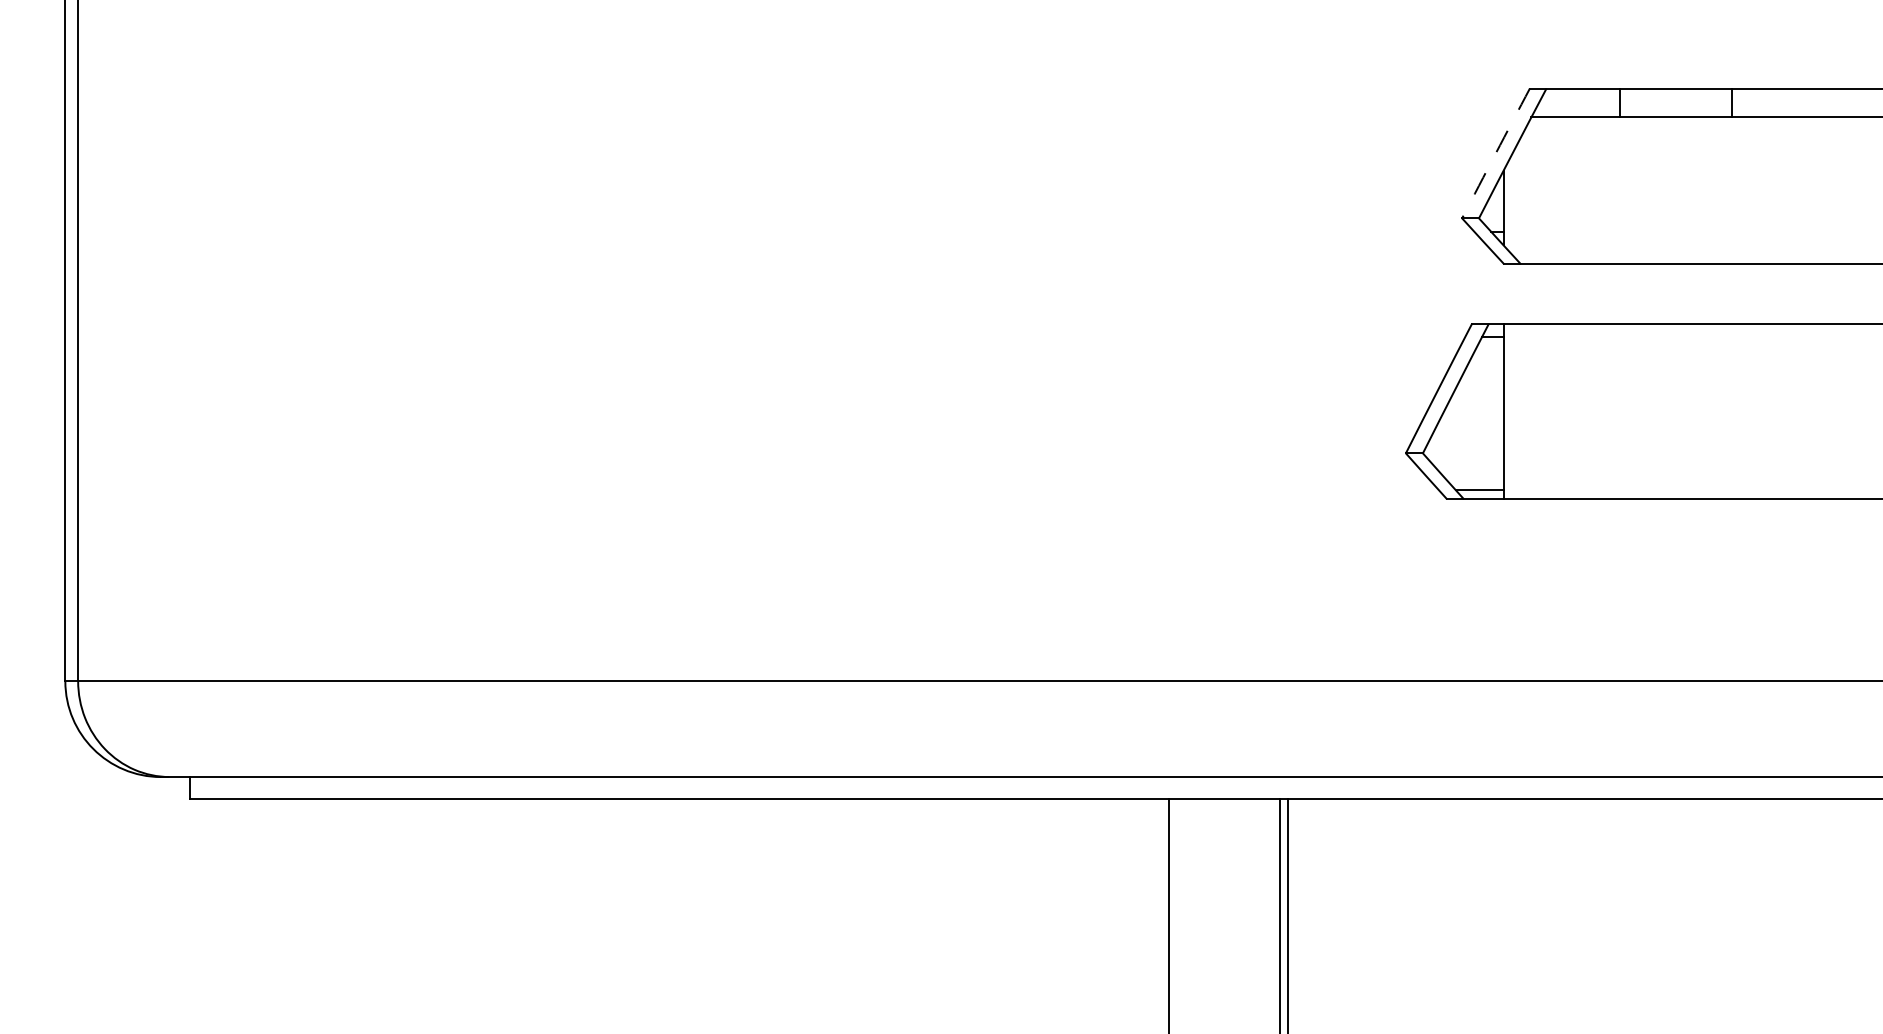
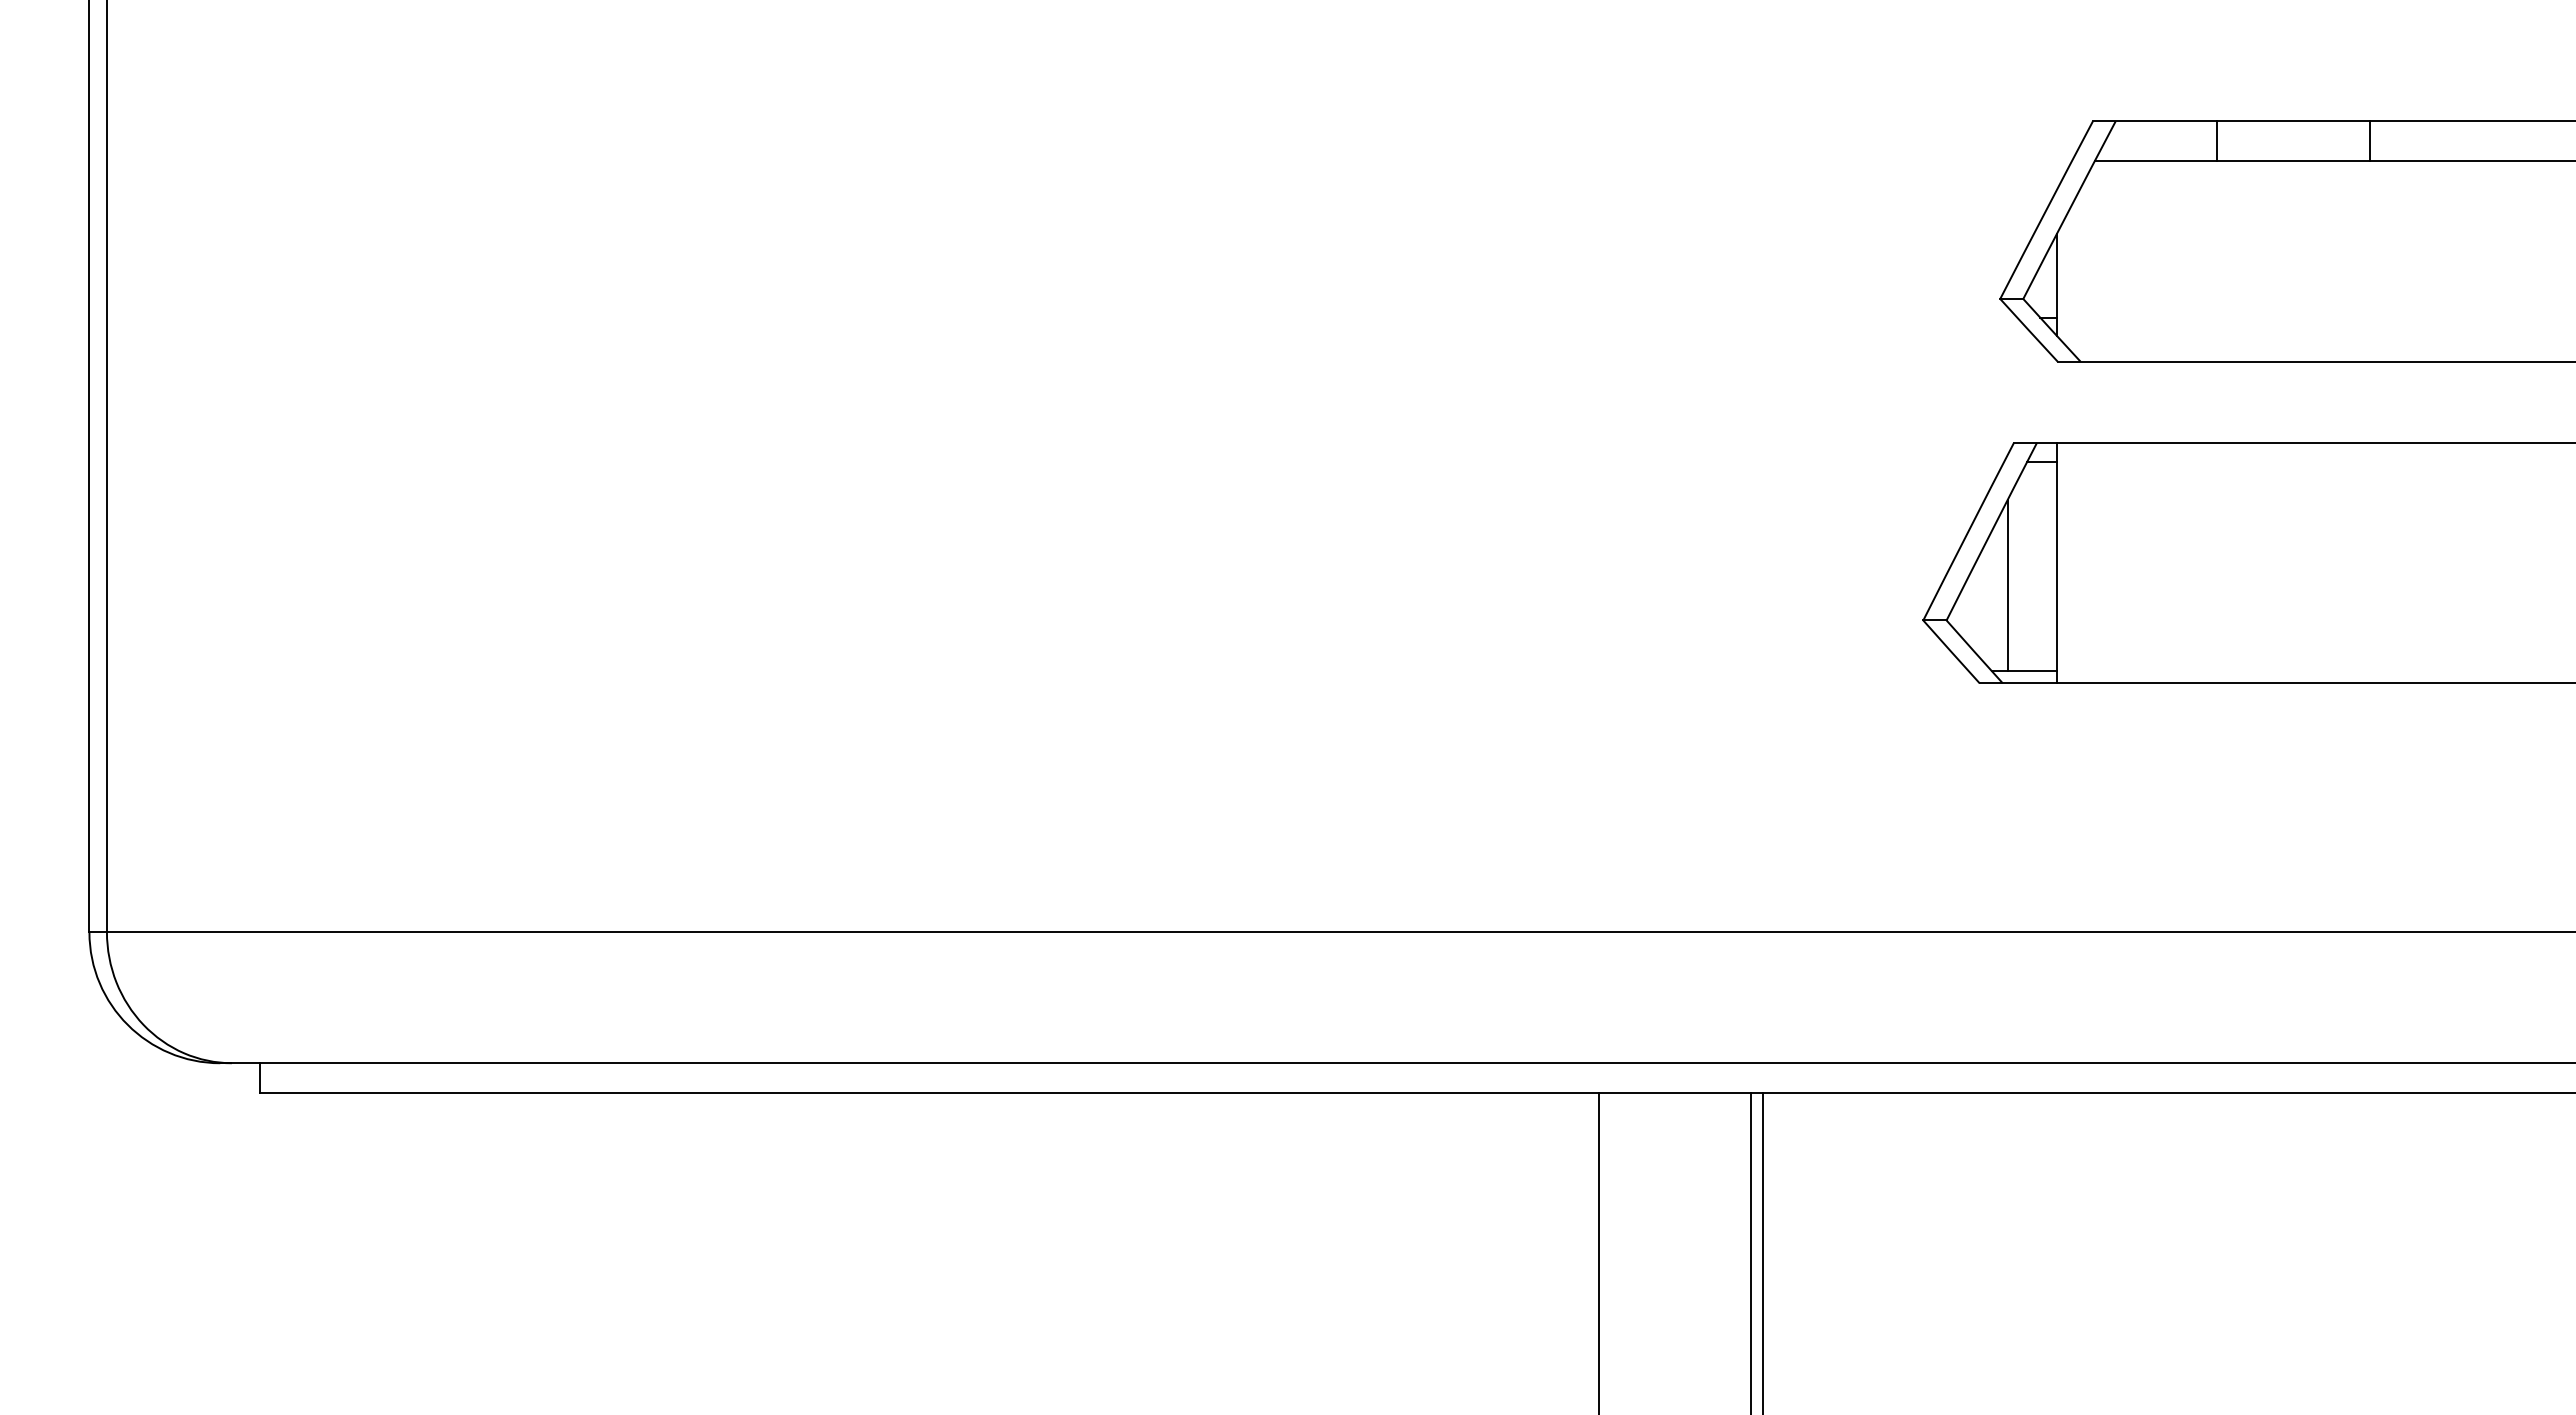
arc: (1495, 153) -> (2046, 210), dashed -> solid
line: (1467, 427) -> (2007, 585), added

